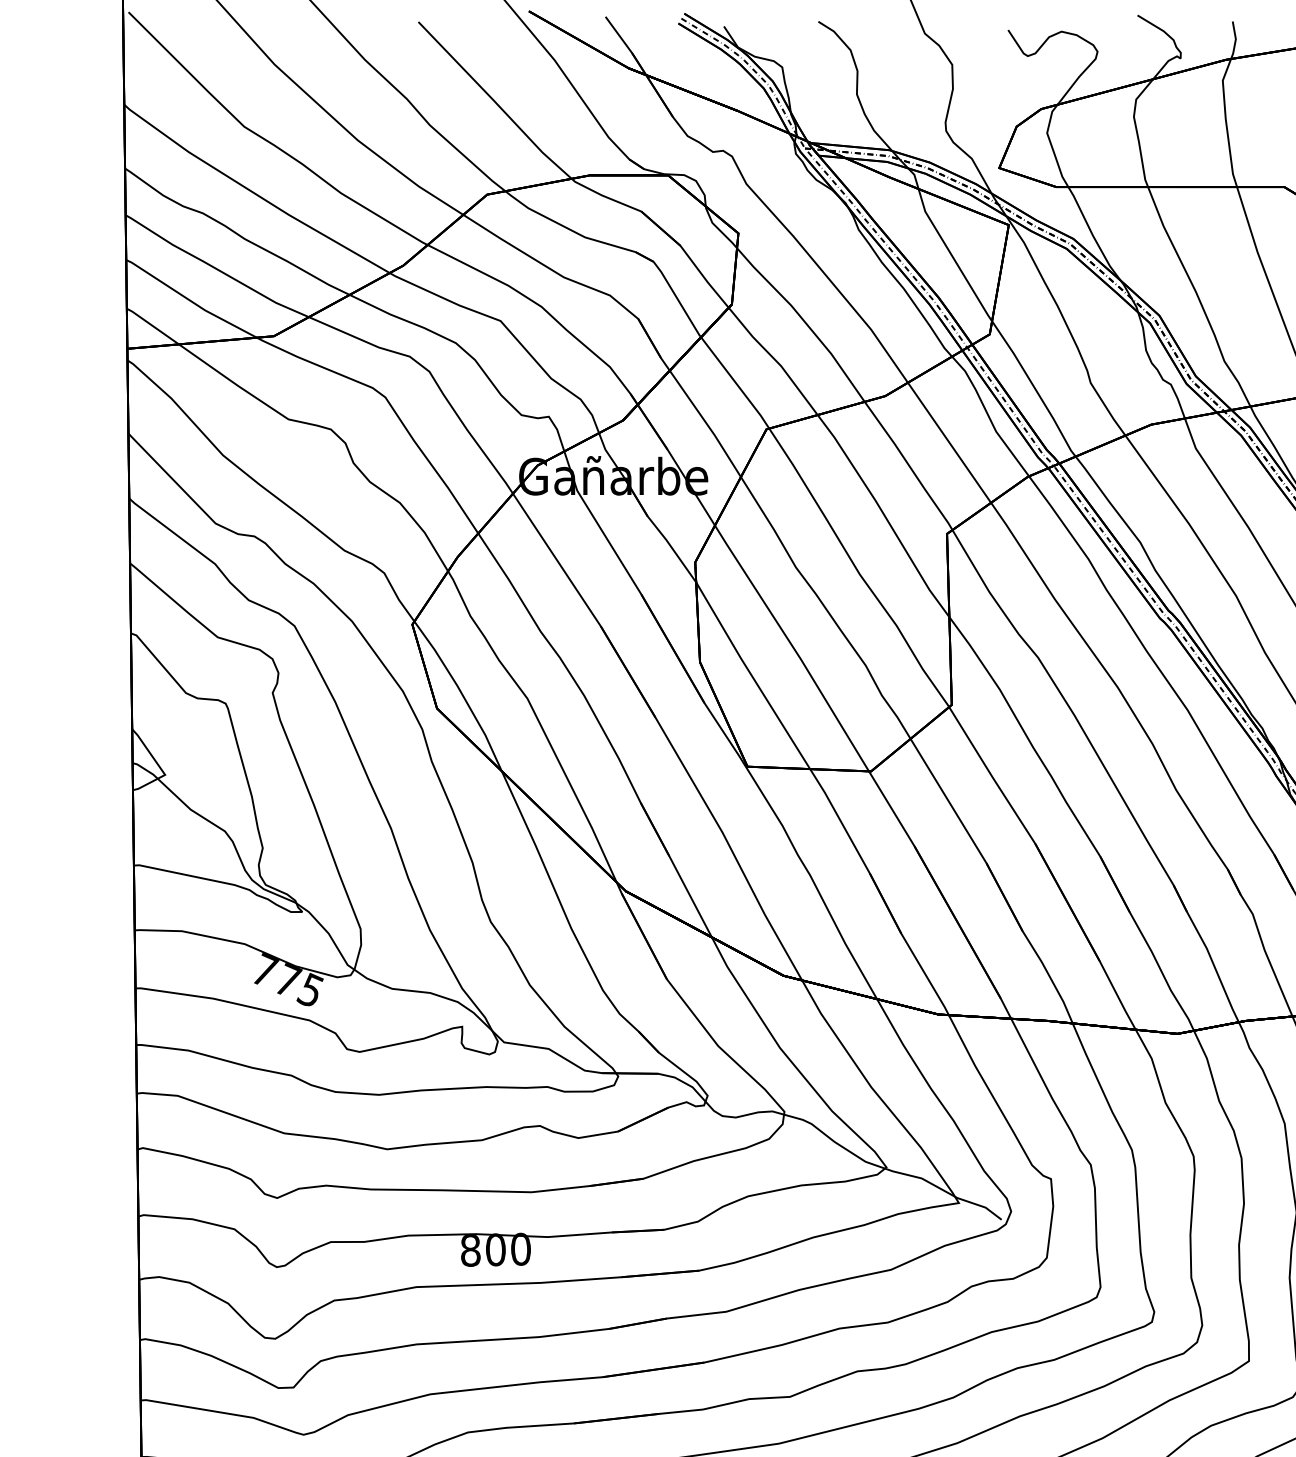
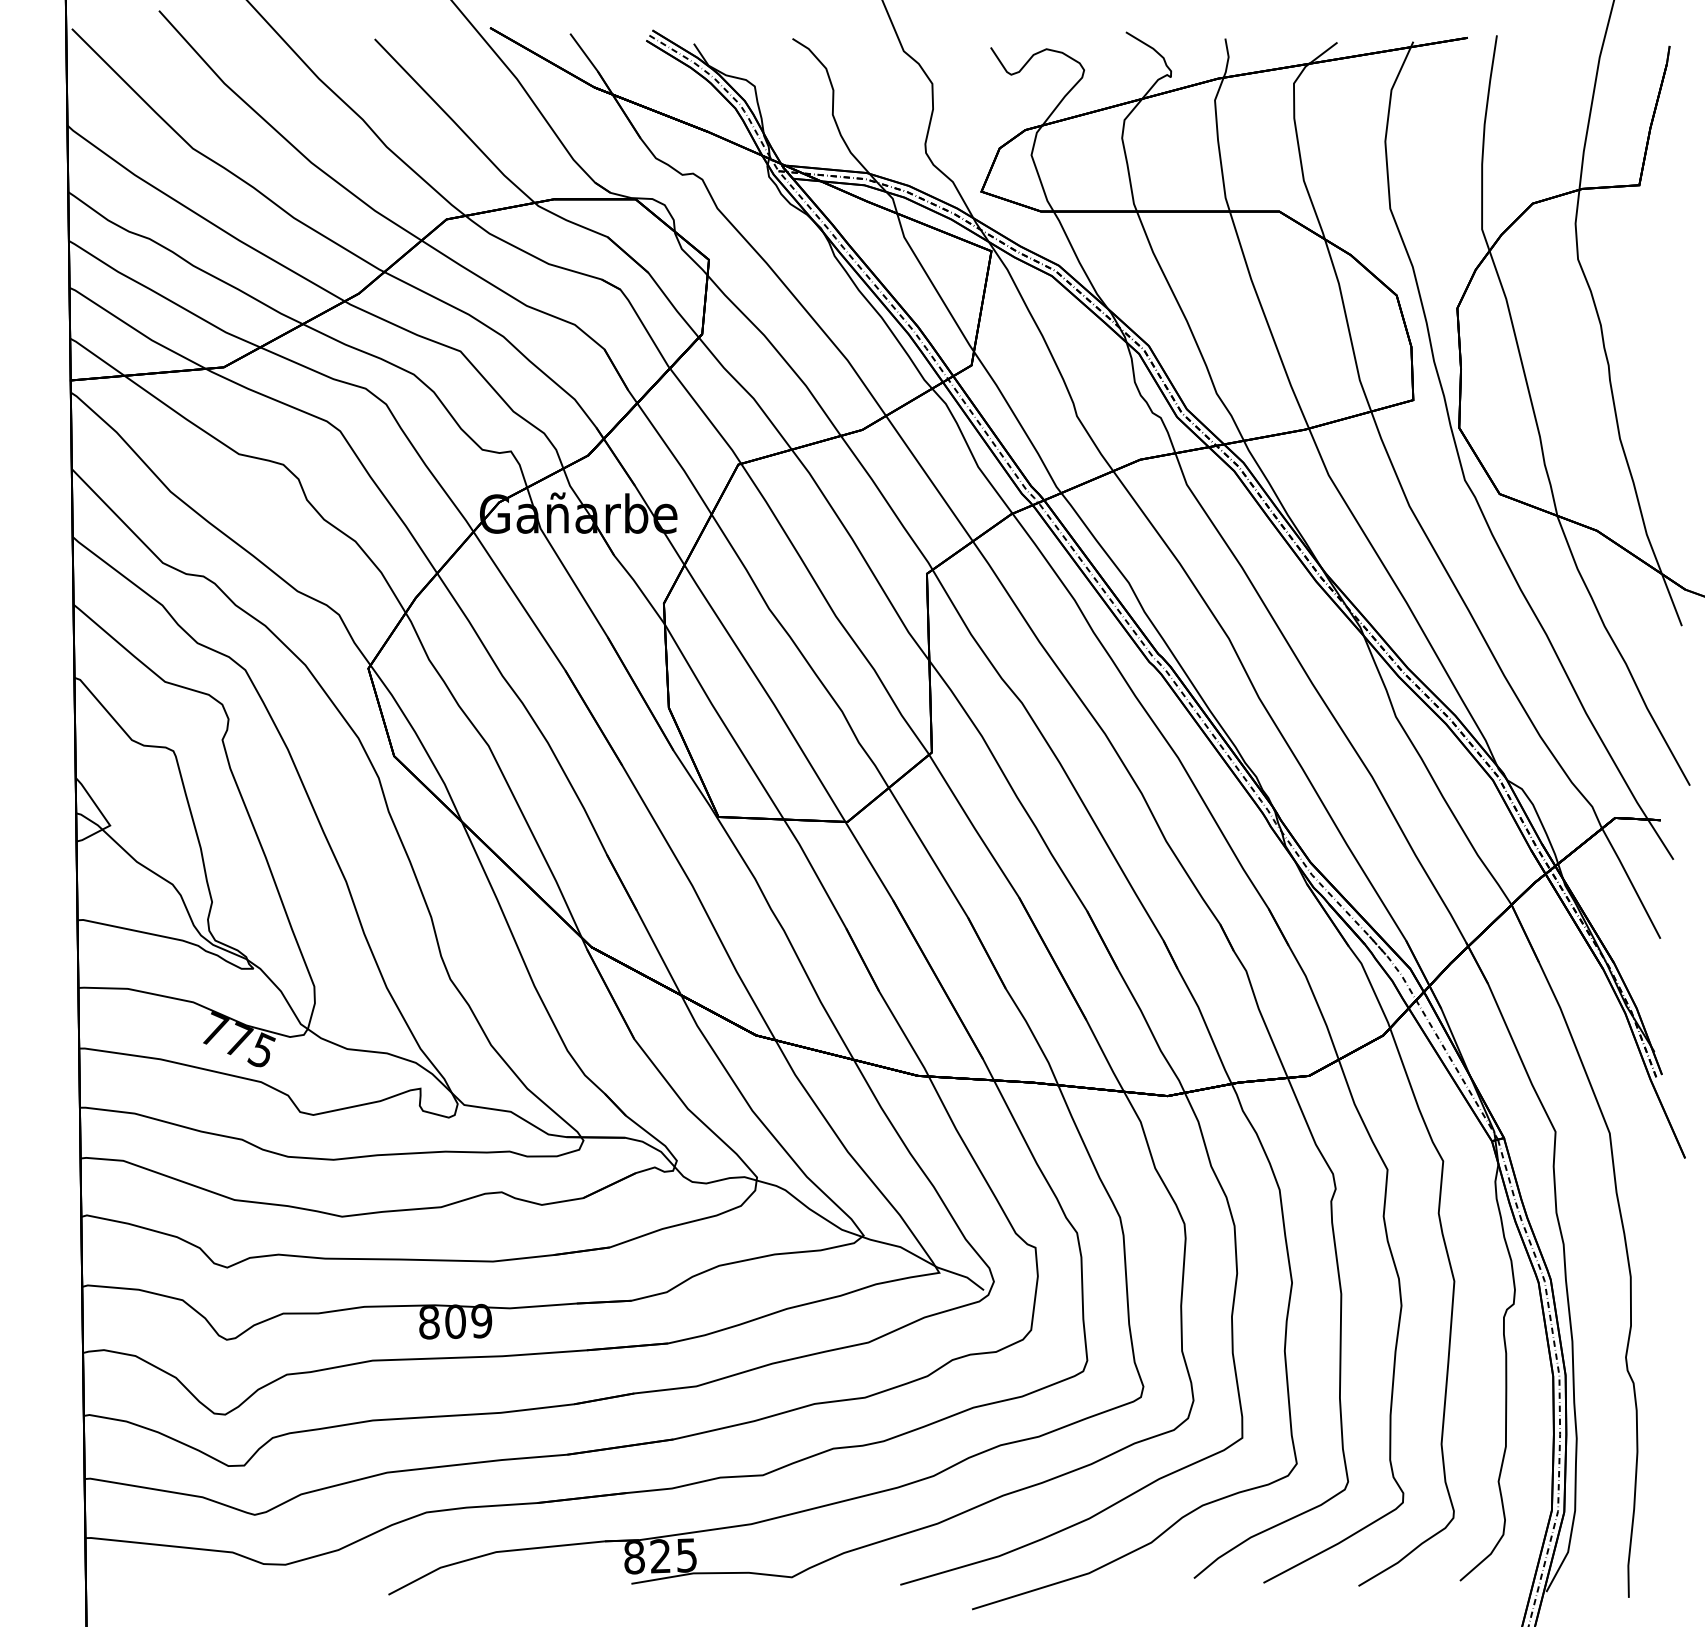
text: (520, 1249) -> (481, 1321), 800 -> 809

